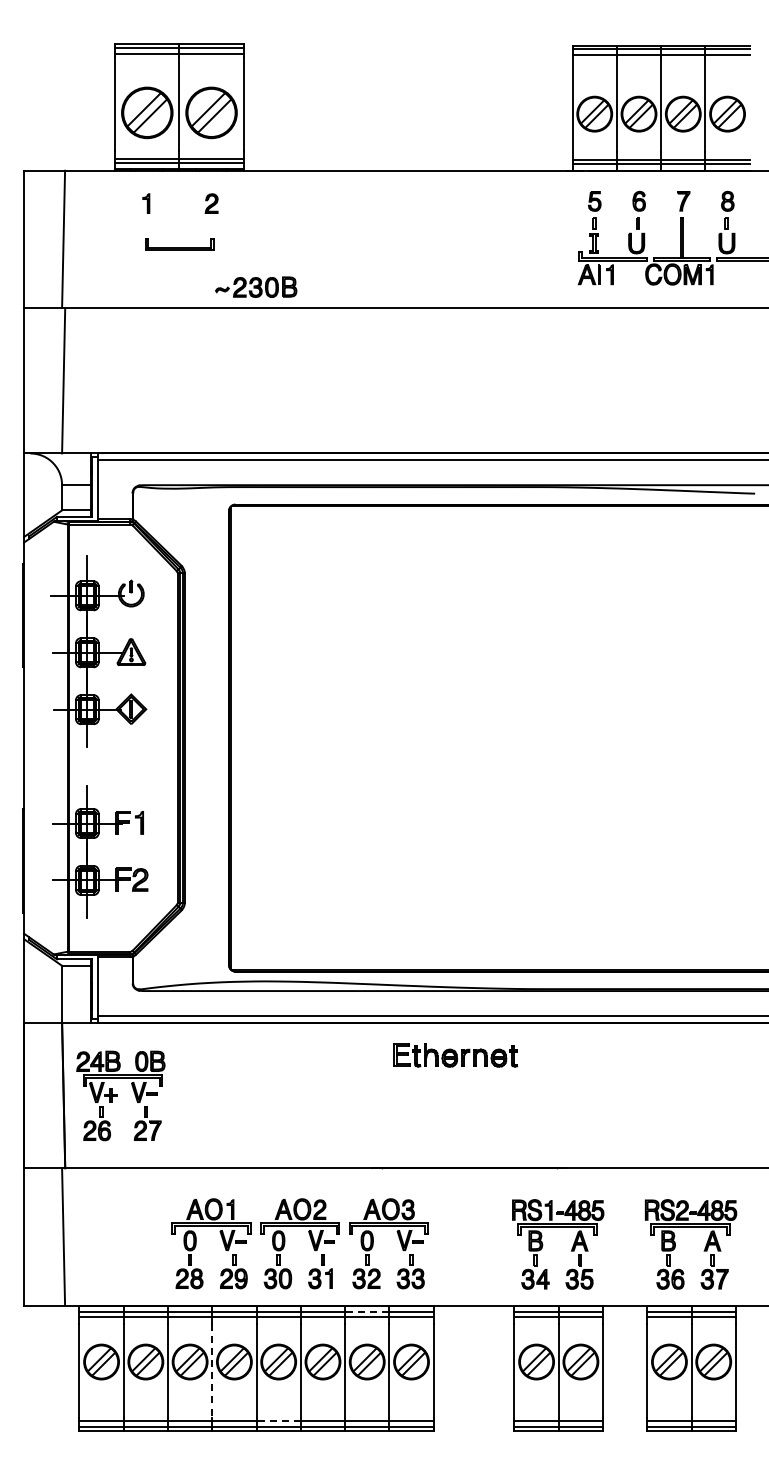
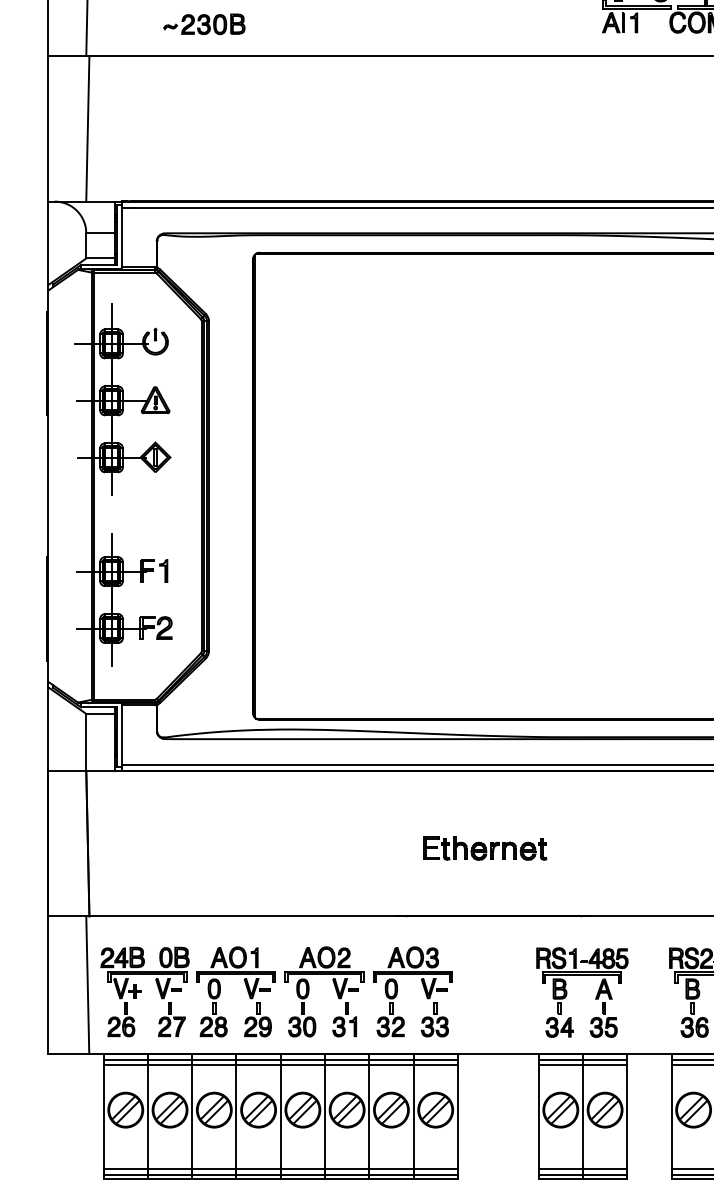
part: (256, 286) -> (204, 23), moved
part: (455, 1055) -> (484, 848), moved
part: (120, 1095) -> (144, 991), moved
line: (366, 1311) -> (390, 1059), dashed -> solid
line: (212, 1371) -> (236, 1119), dashed -> solid
line: (278, 1420) -> (302, 1168), dashed -> solid

